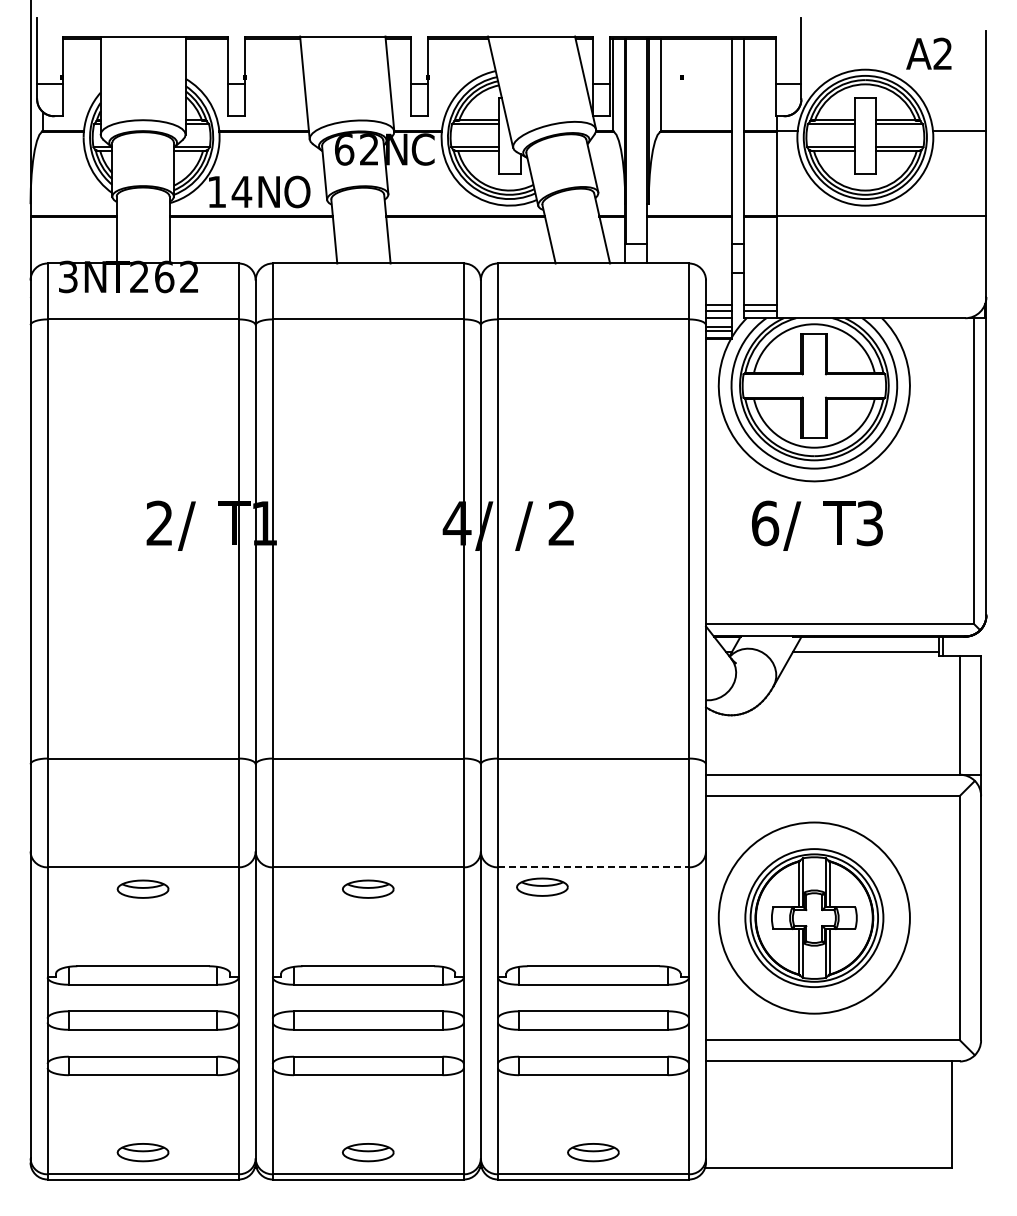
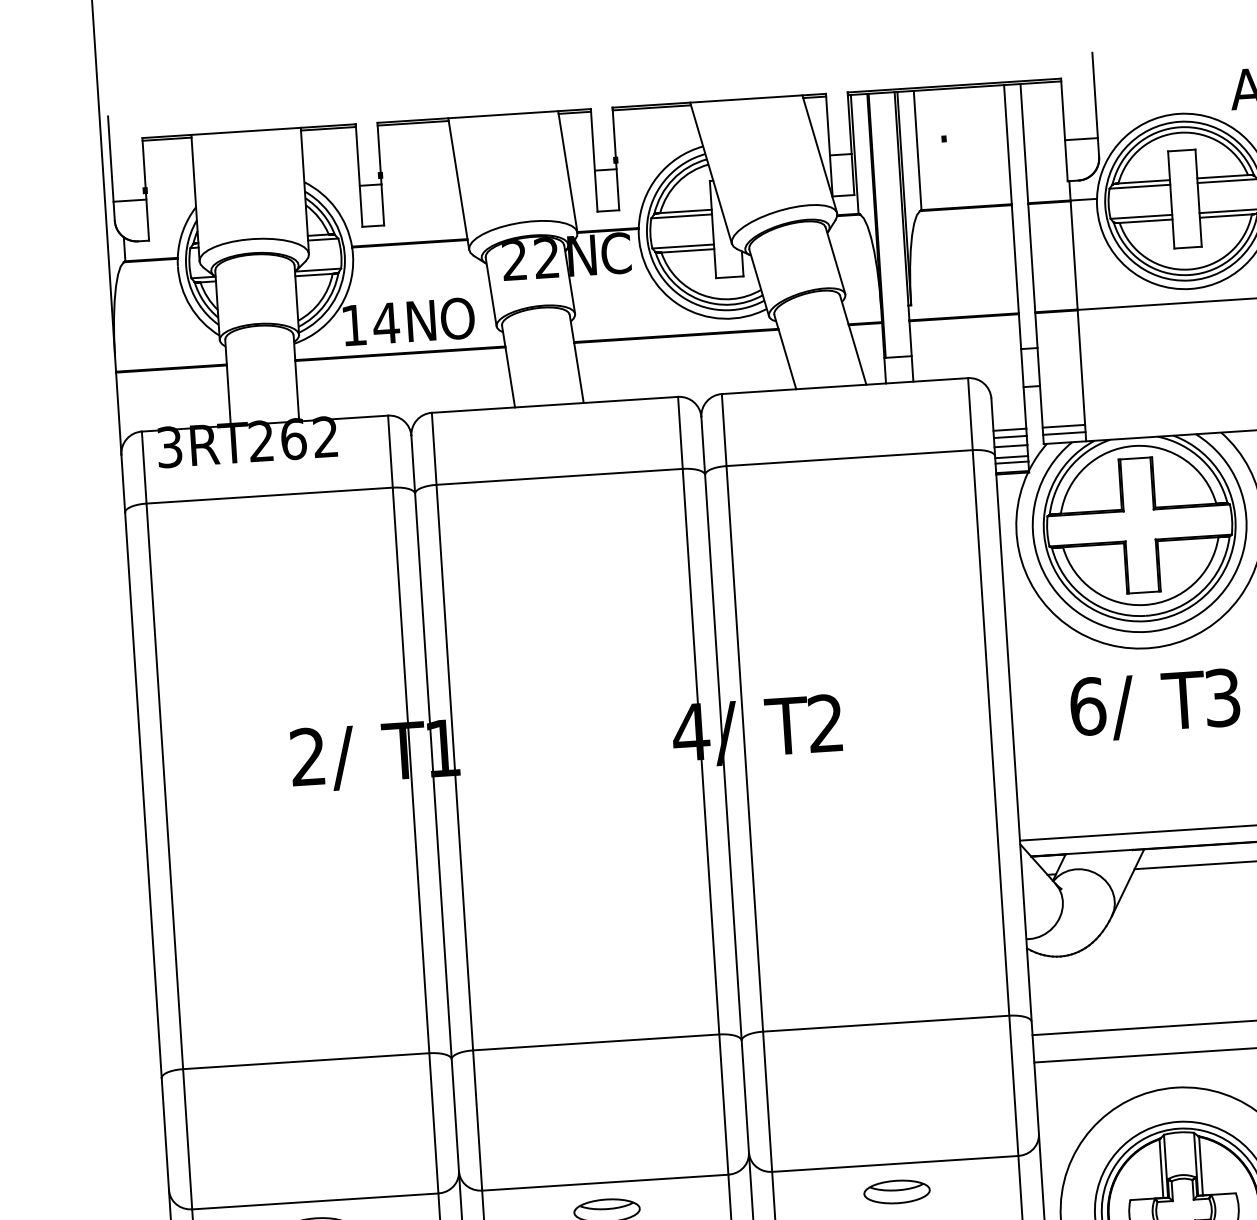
text: (344, 149) -> (514, 260), 6 -> 2
text: (97, 276) -> (207, 444), N -> R
text: (531, 525) -> (787, 728), / -> T
line: (593, 867) -> (895, 1164), dashed -> solid
part: (542, 886) -> (897, 1191), moved

